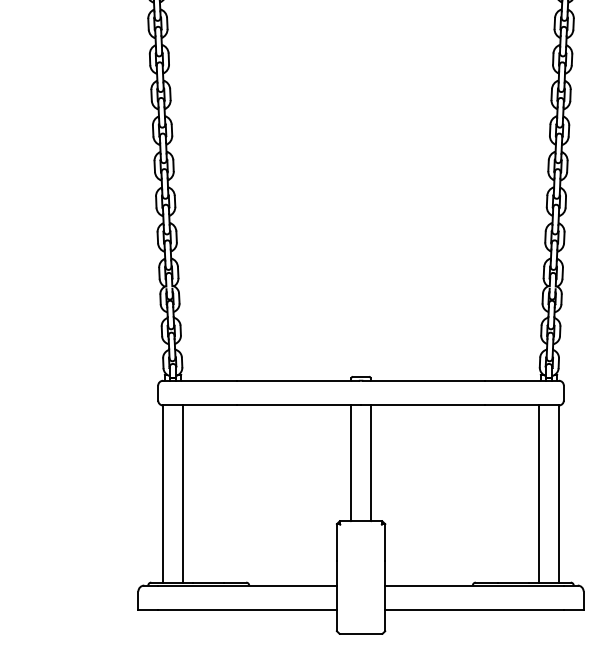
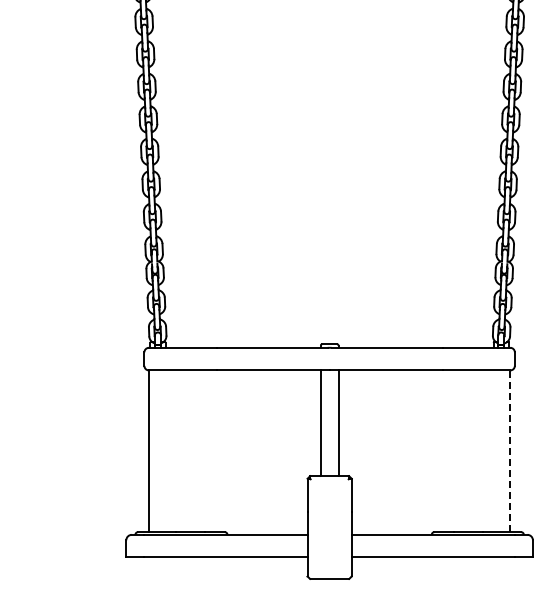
line: (183, 494) -> (167, 451), removed
line: (539, 494) -> (492, 451), removed
line: (559, 494) -> (510, 451), solid -> dashed

